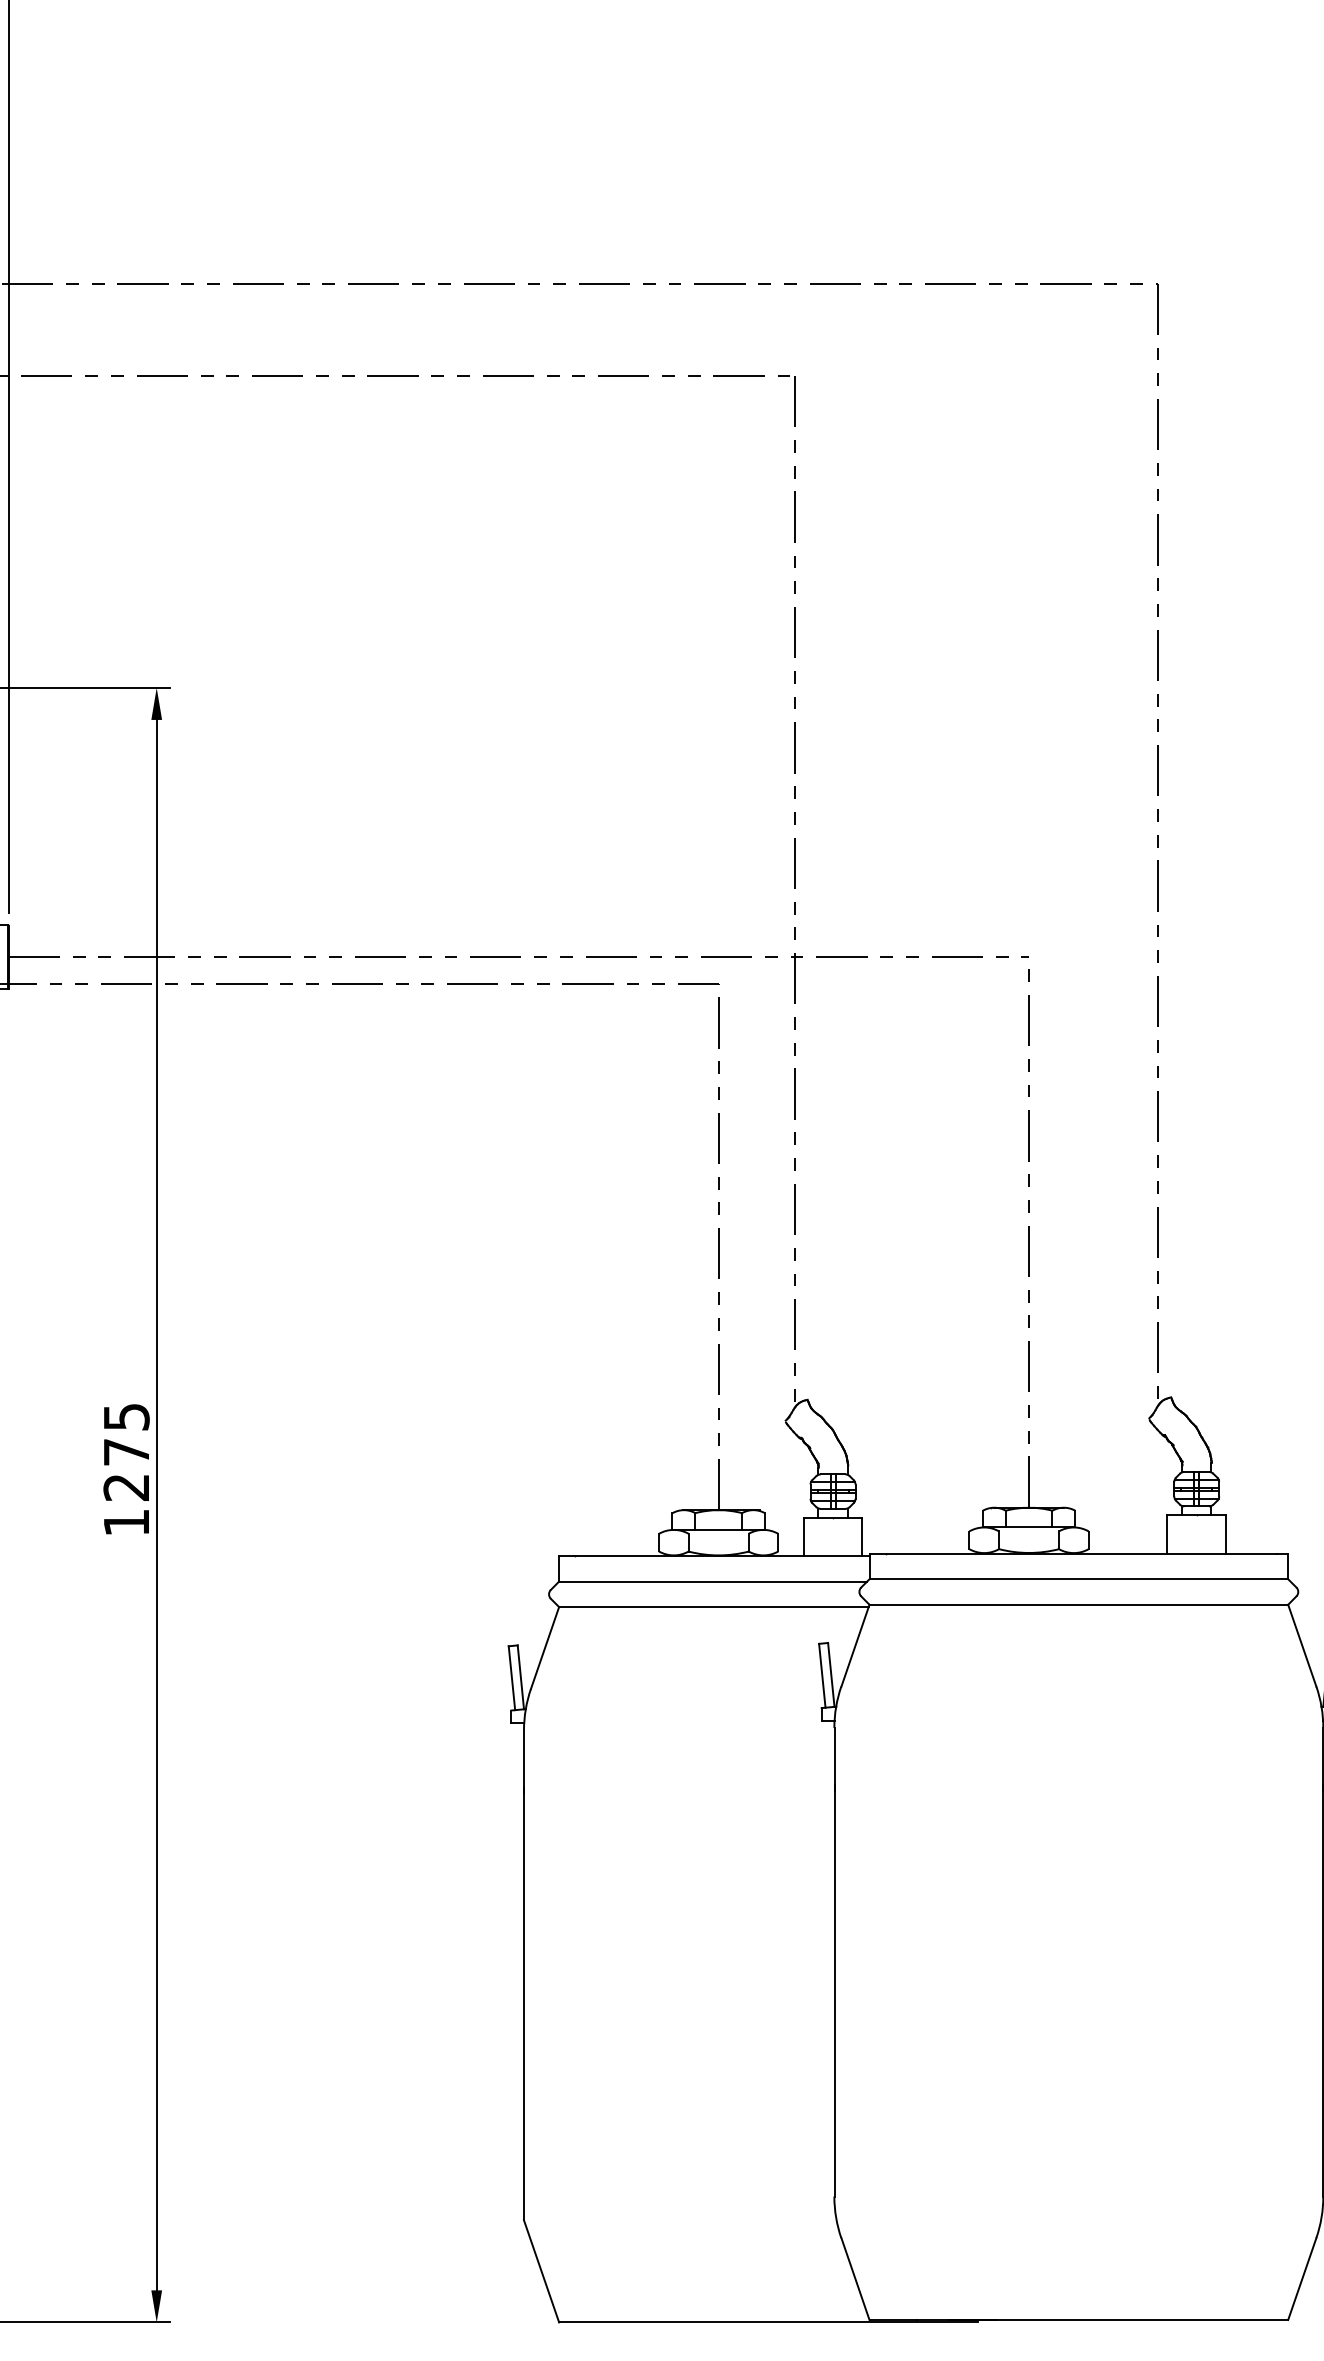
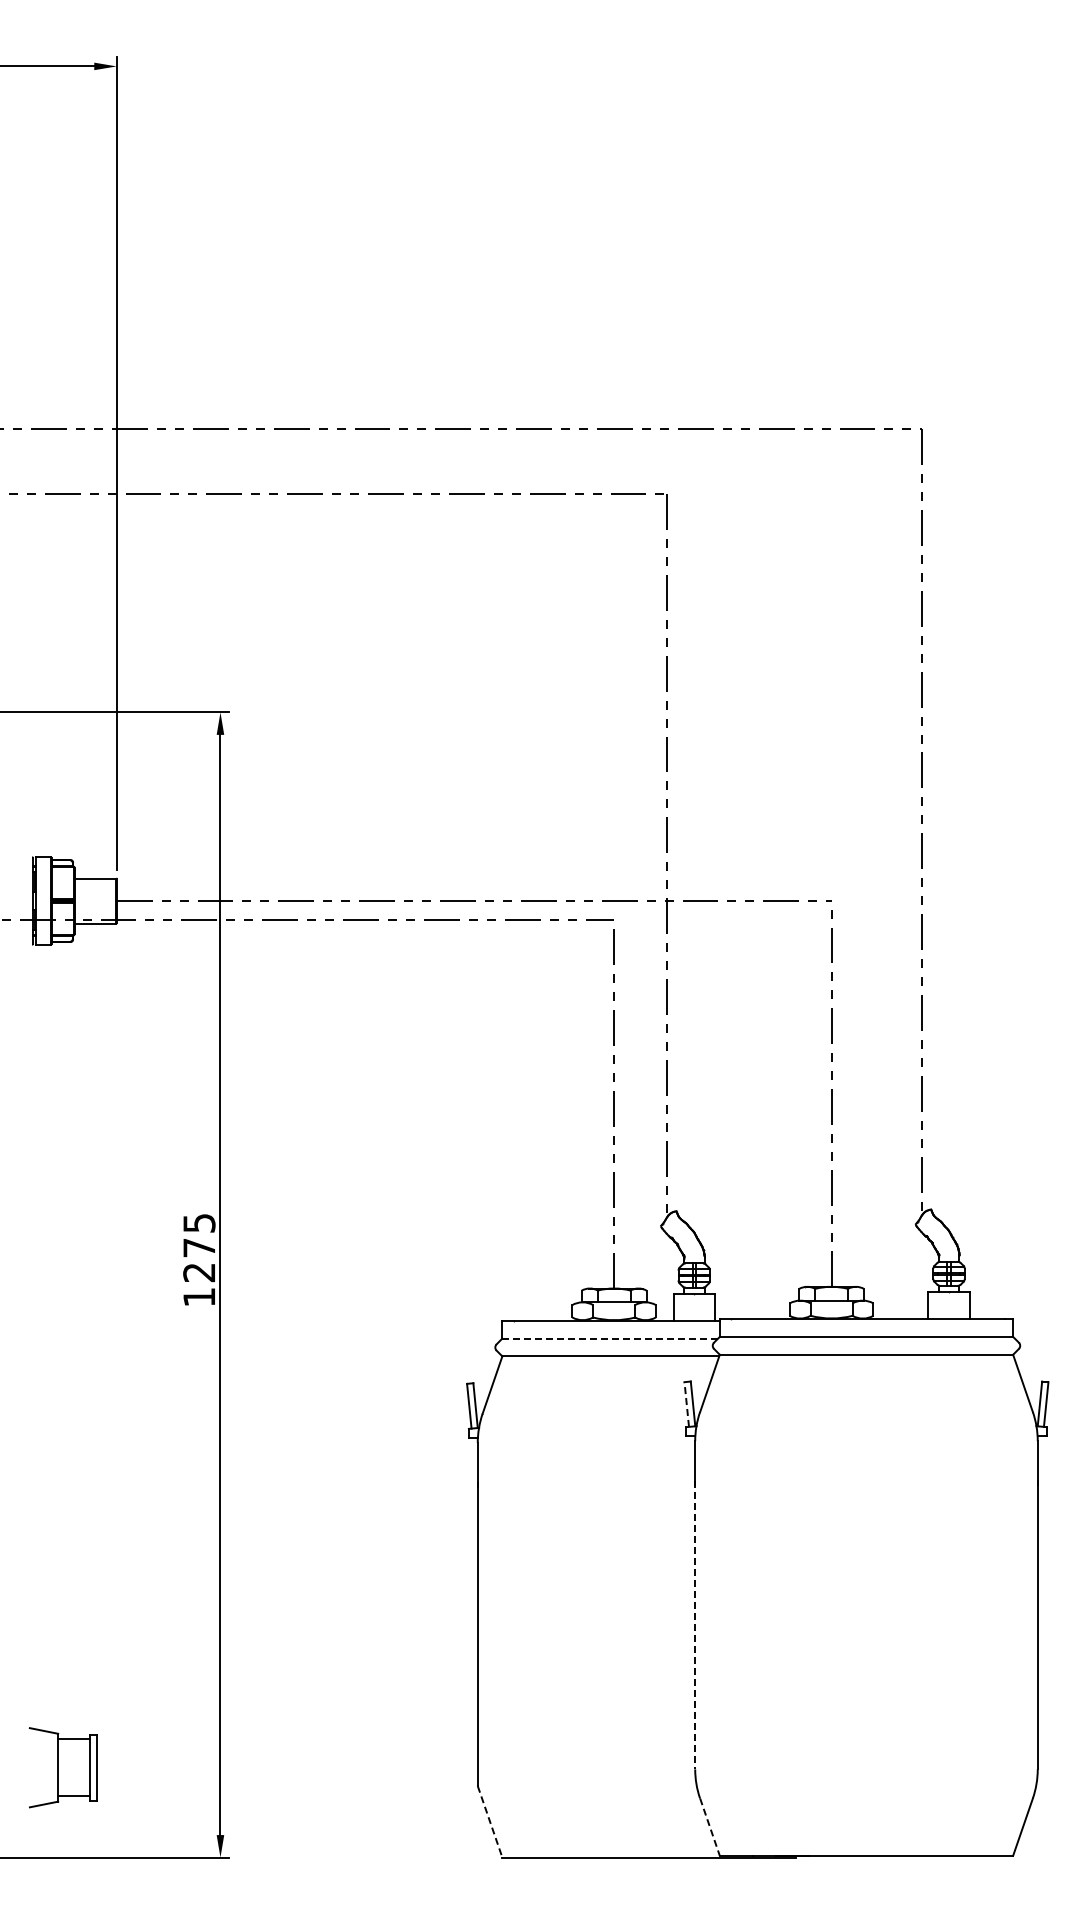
line: (713, 1581) -> (610, 1338), solid -> dashed
line: (821, 1675) -> (686, 1404), solid -> dashed
line: (834, 1991) -> (695, 1625), solid -> dashed
line: (542, 2270) -> (490, 1821), solid -> dashed
line: (856, 2279) -> (710, 1827), solid -> dashed

